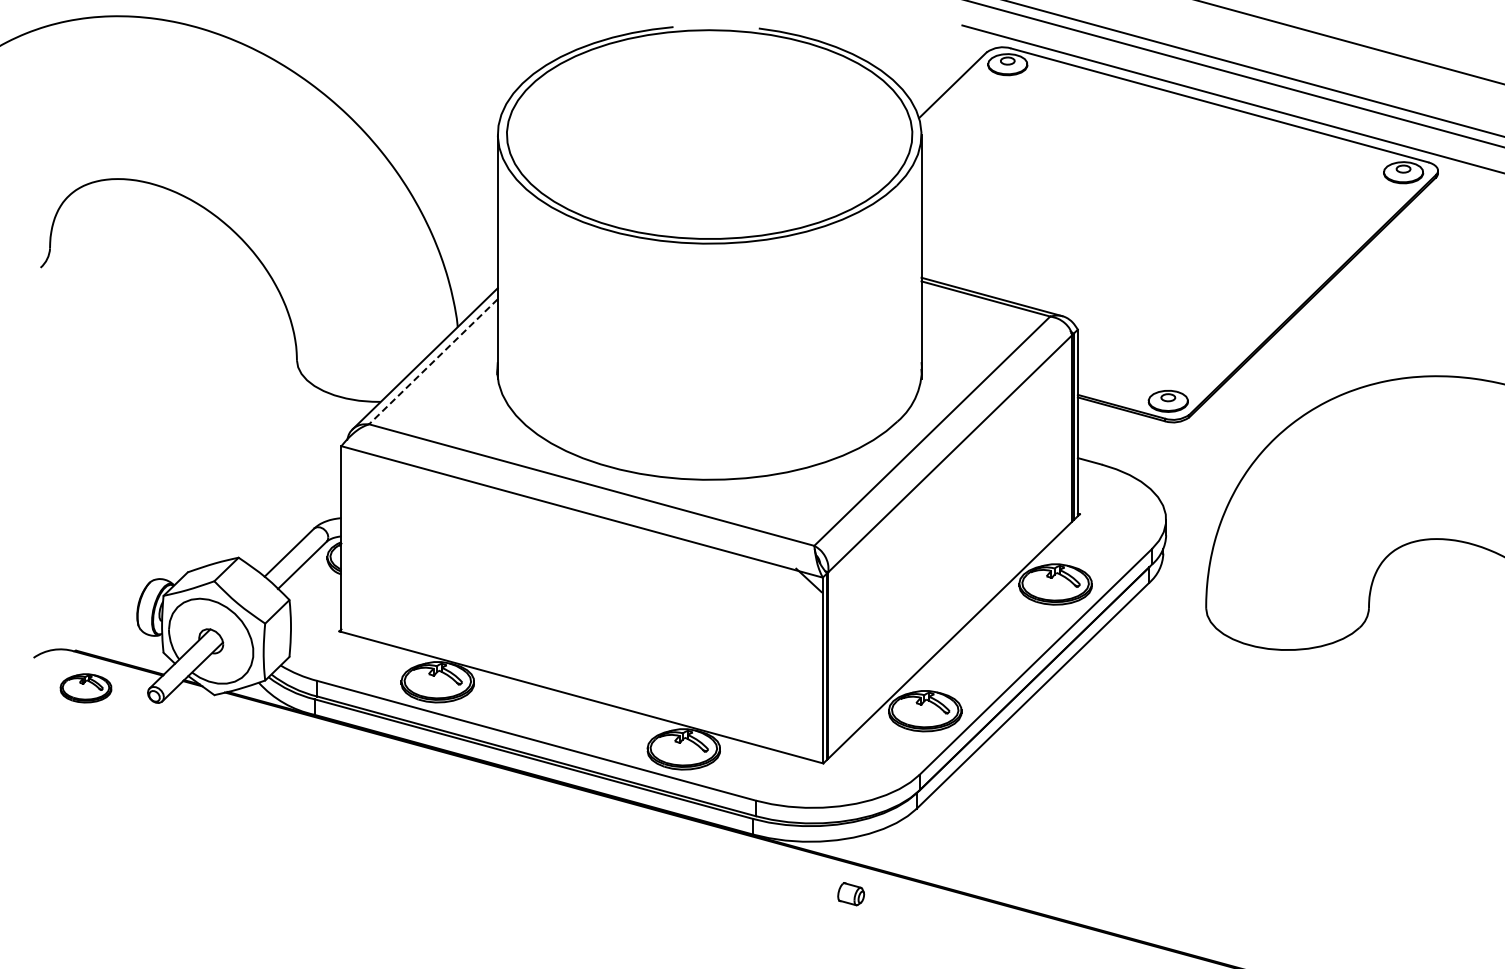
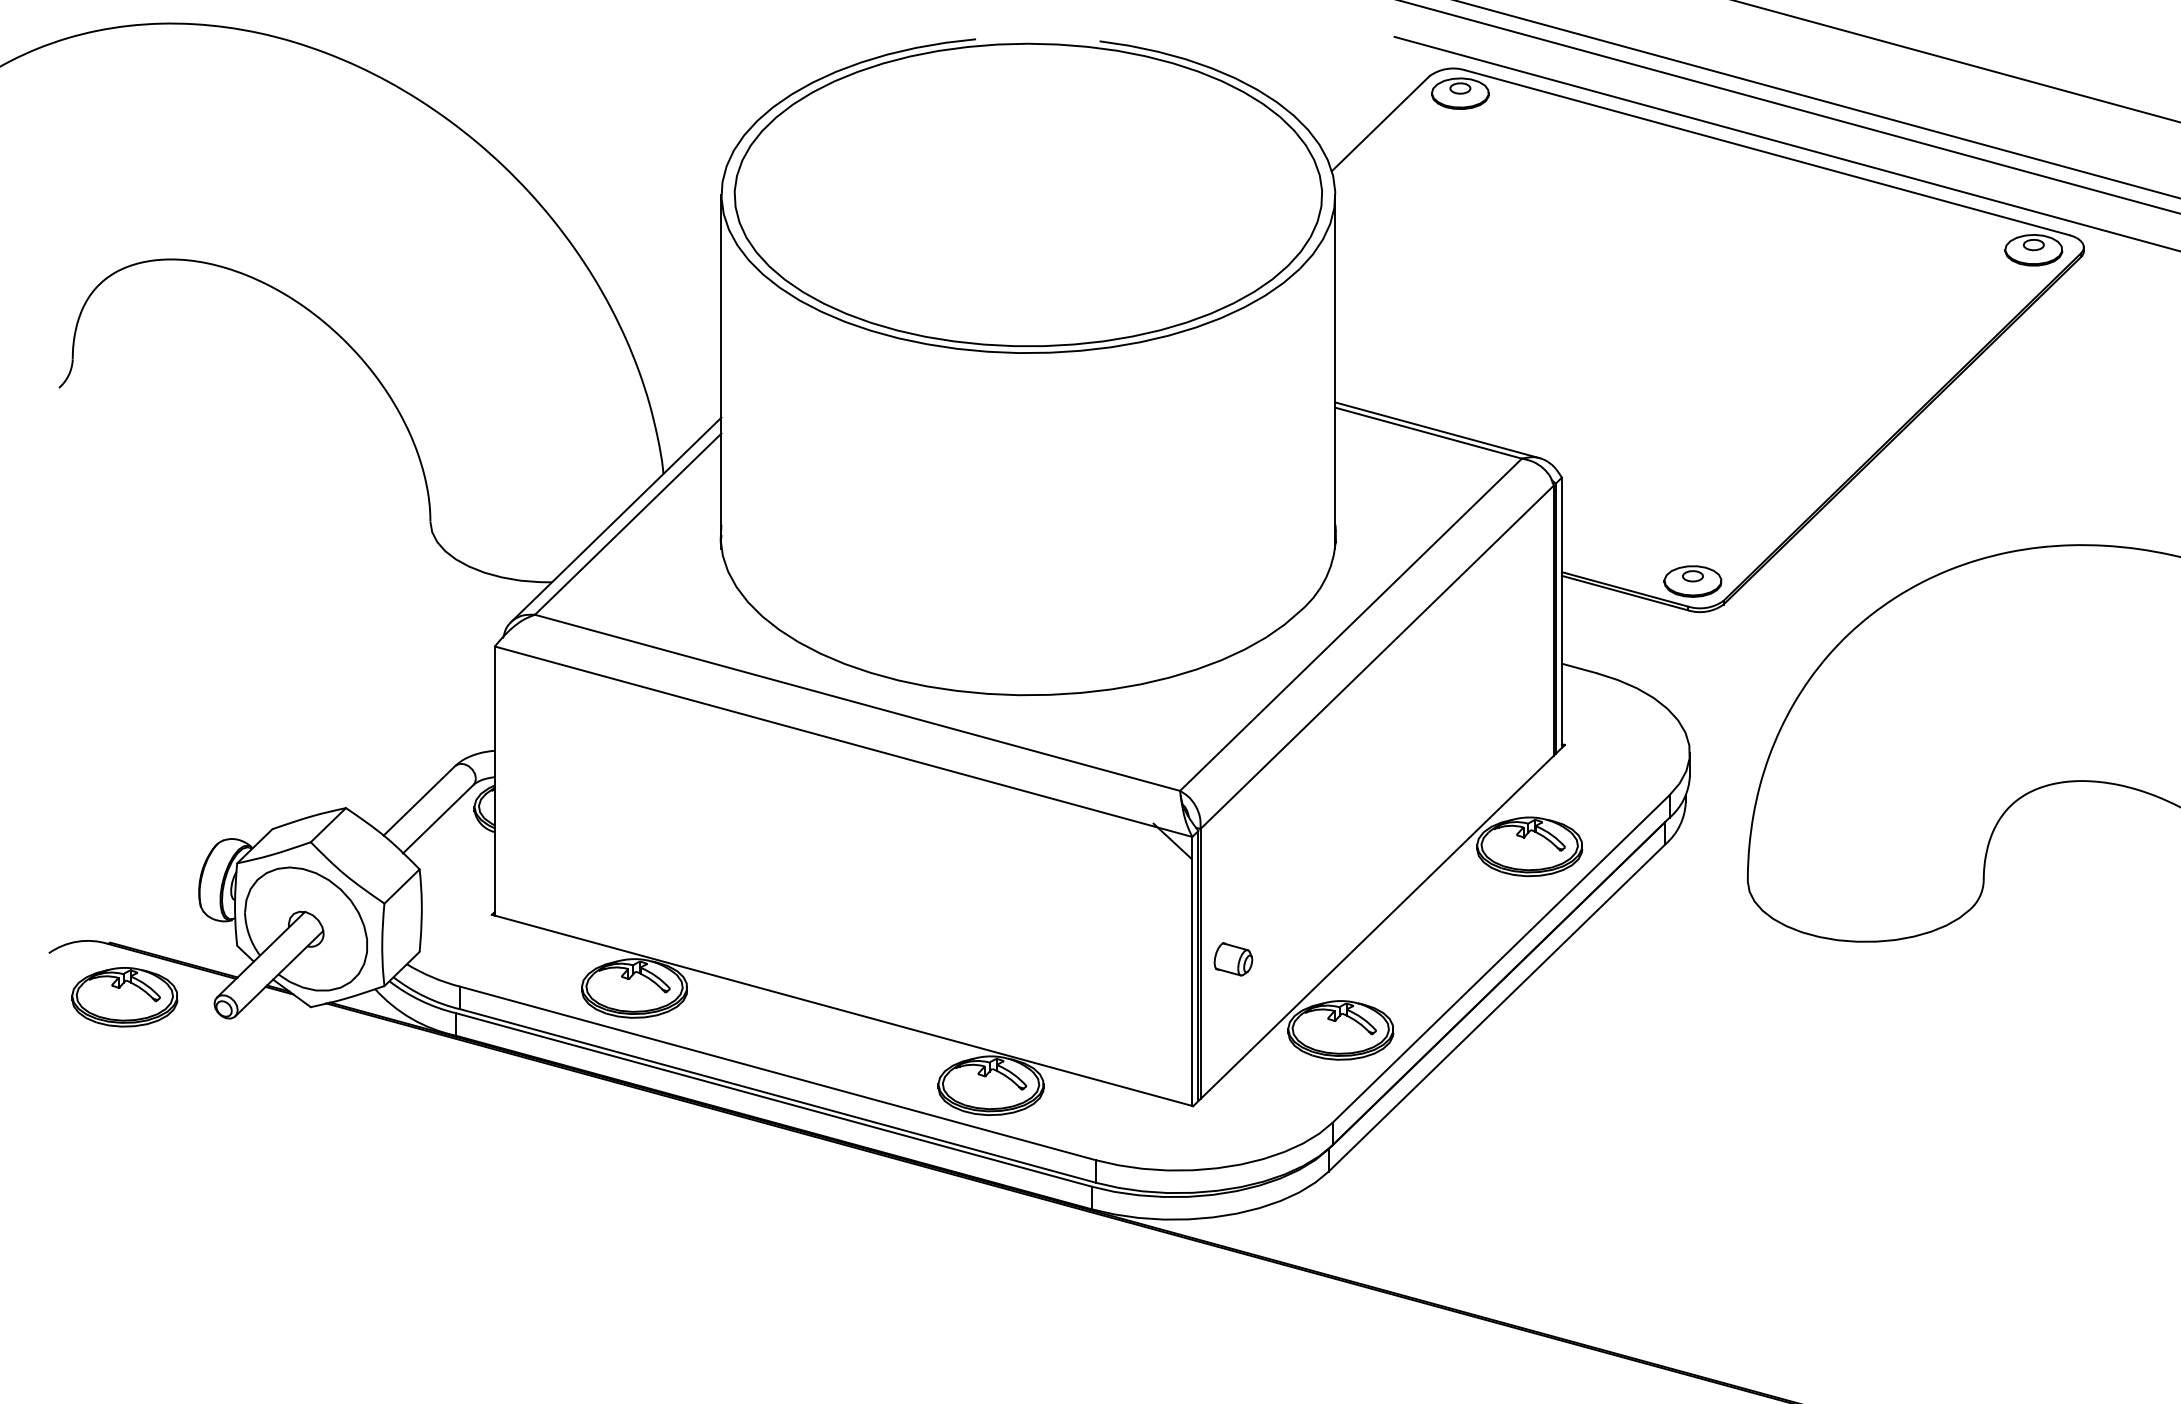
line: (433, 361) -> (628, 523), dashed -> solid
part: (85, 688) -> (124, 997), size x1.43
part: (851, 894) -> (1233, 959), moved

